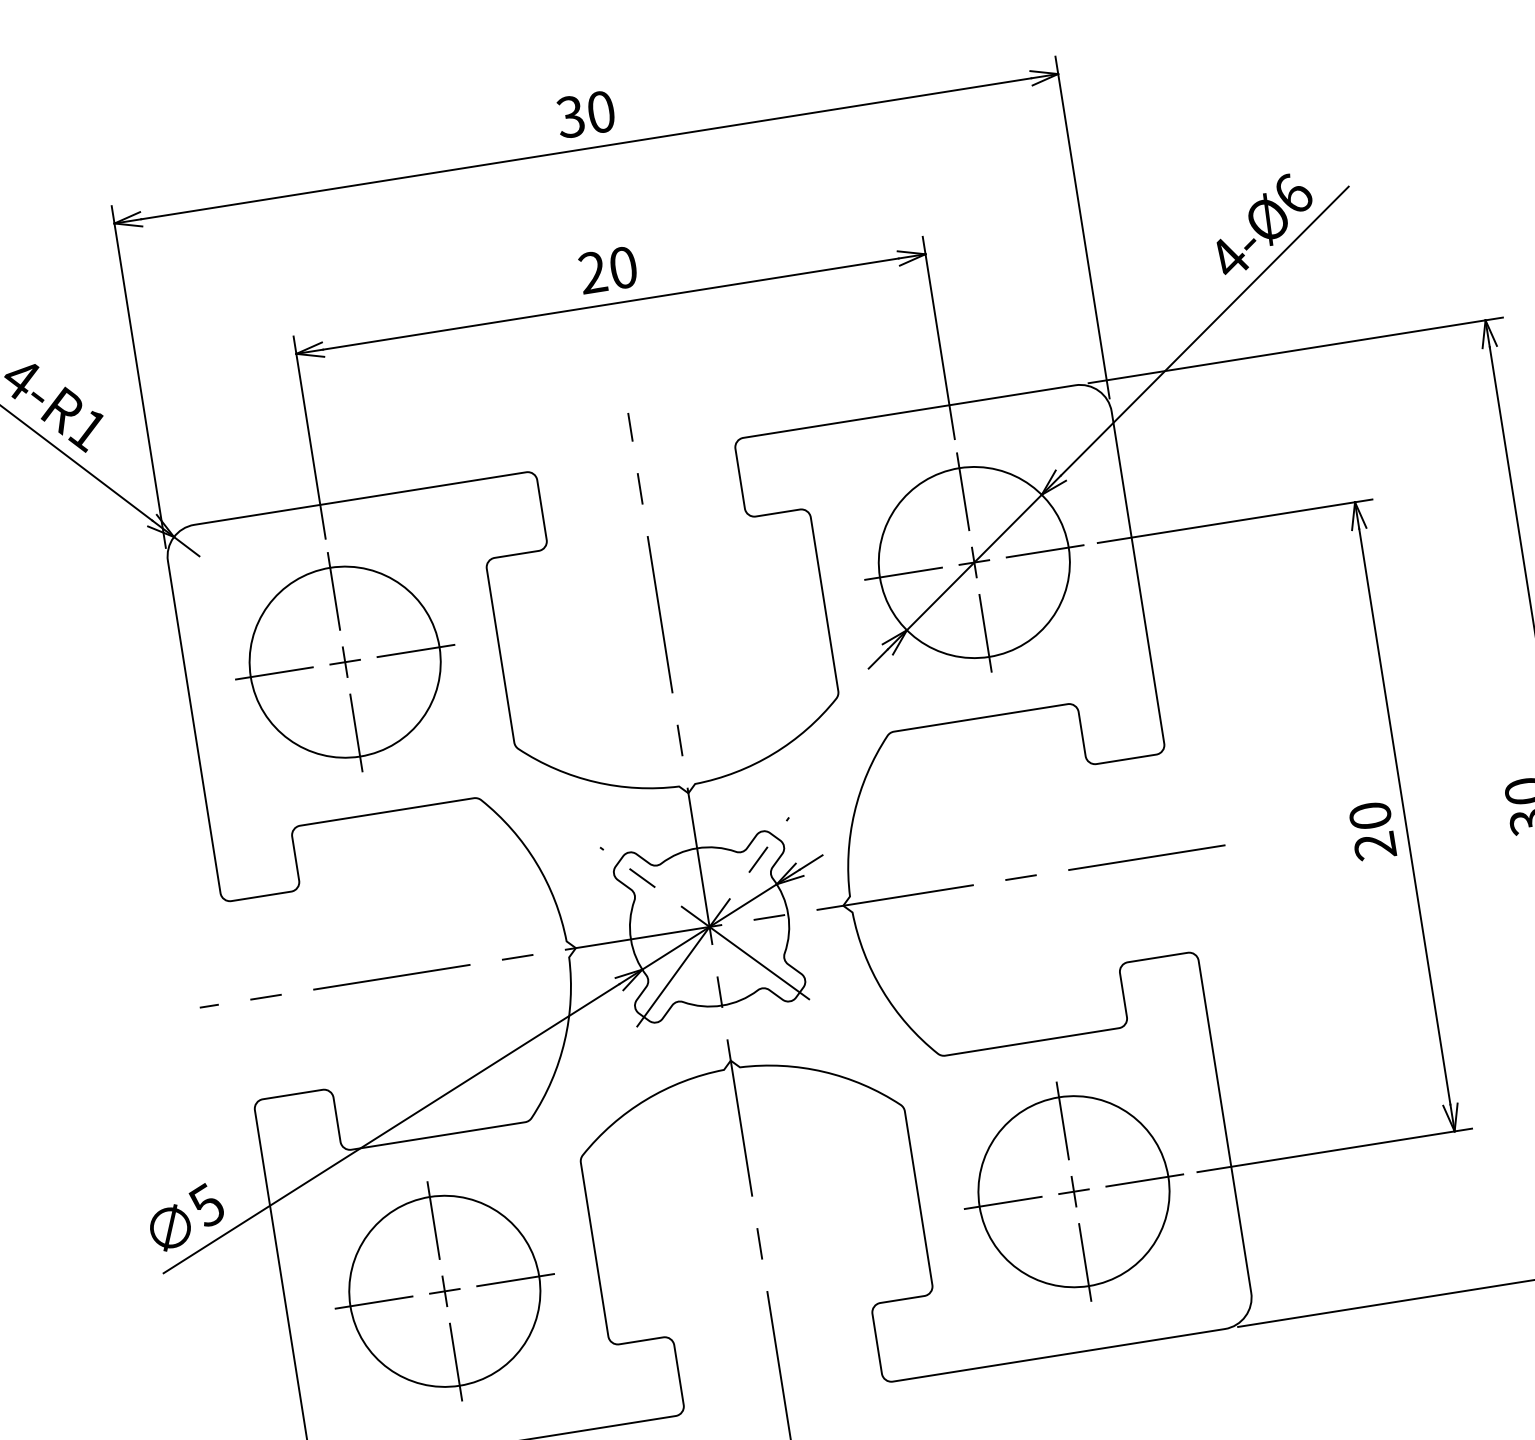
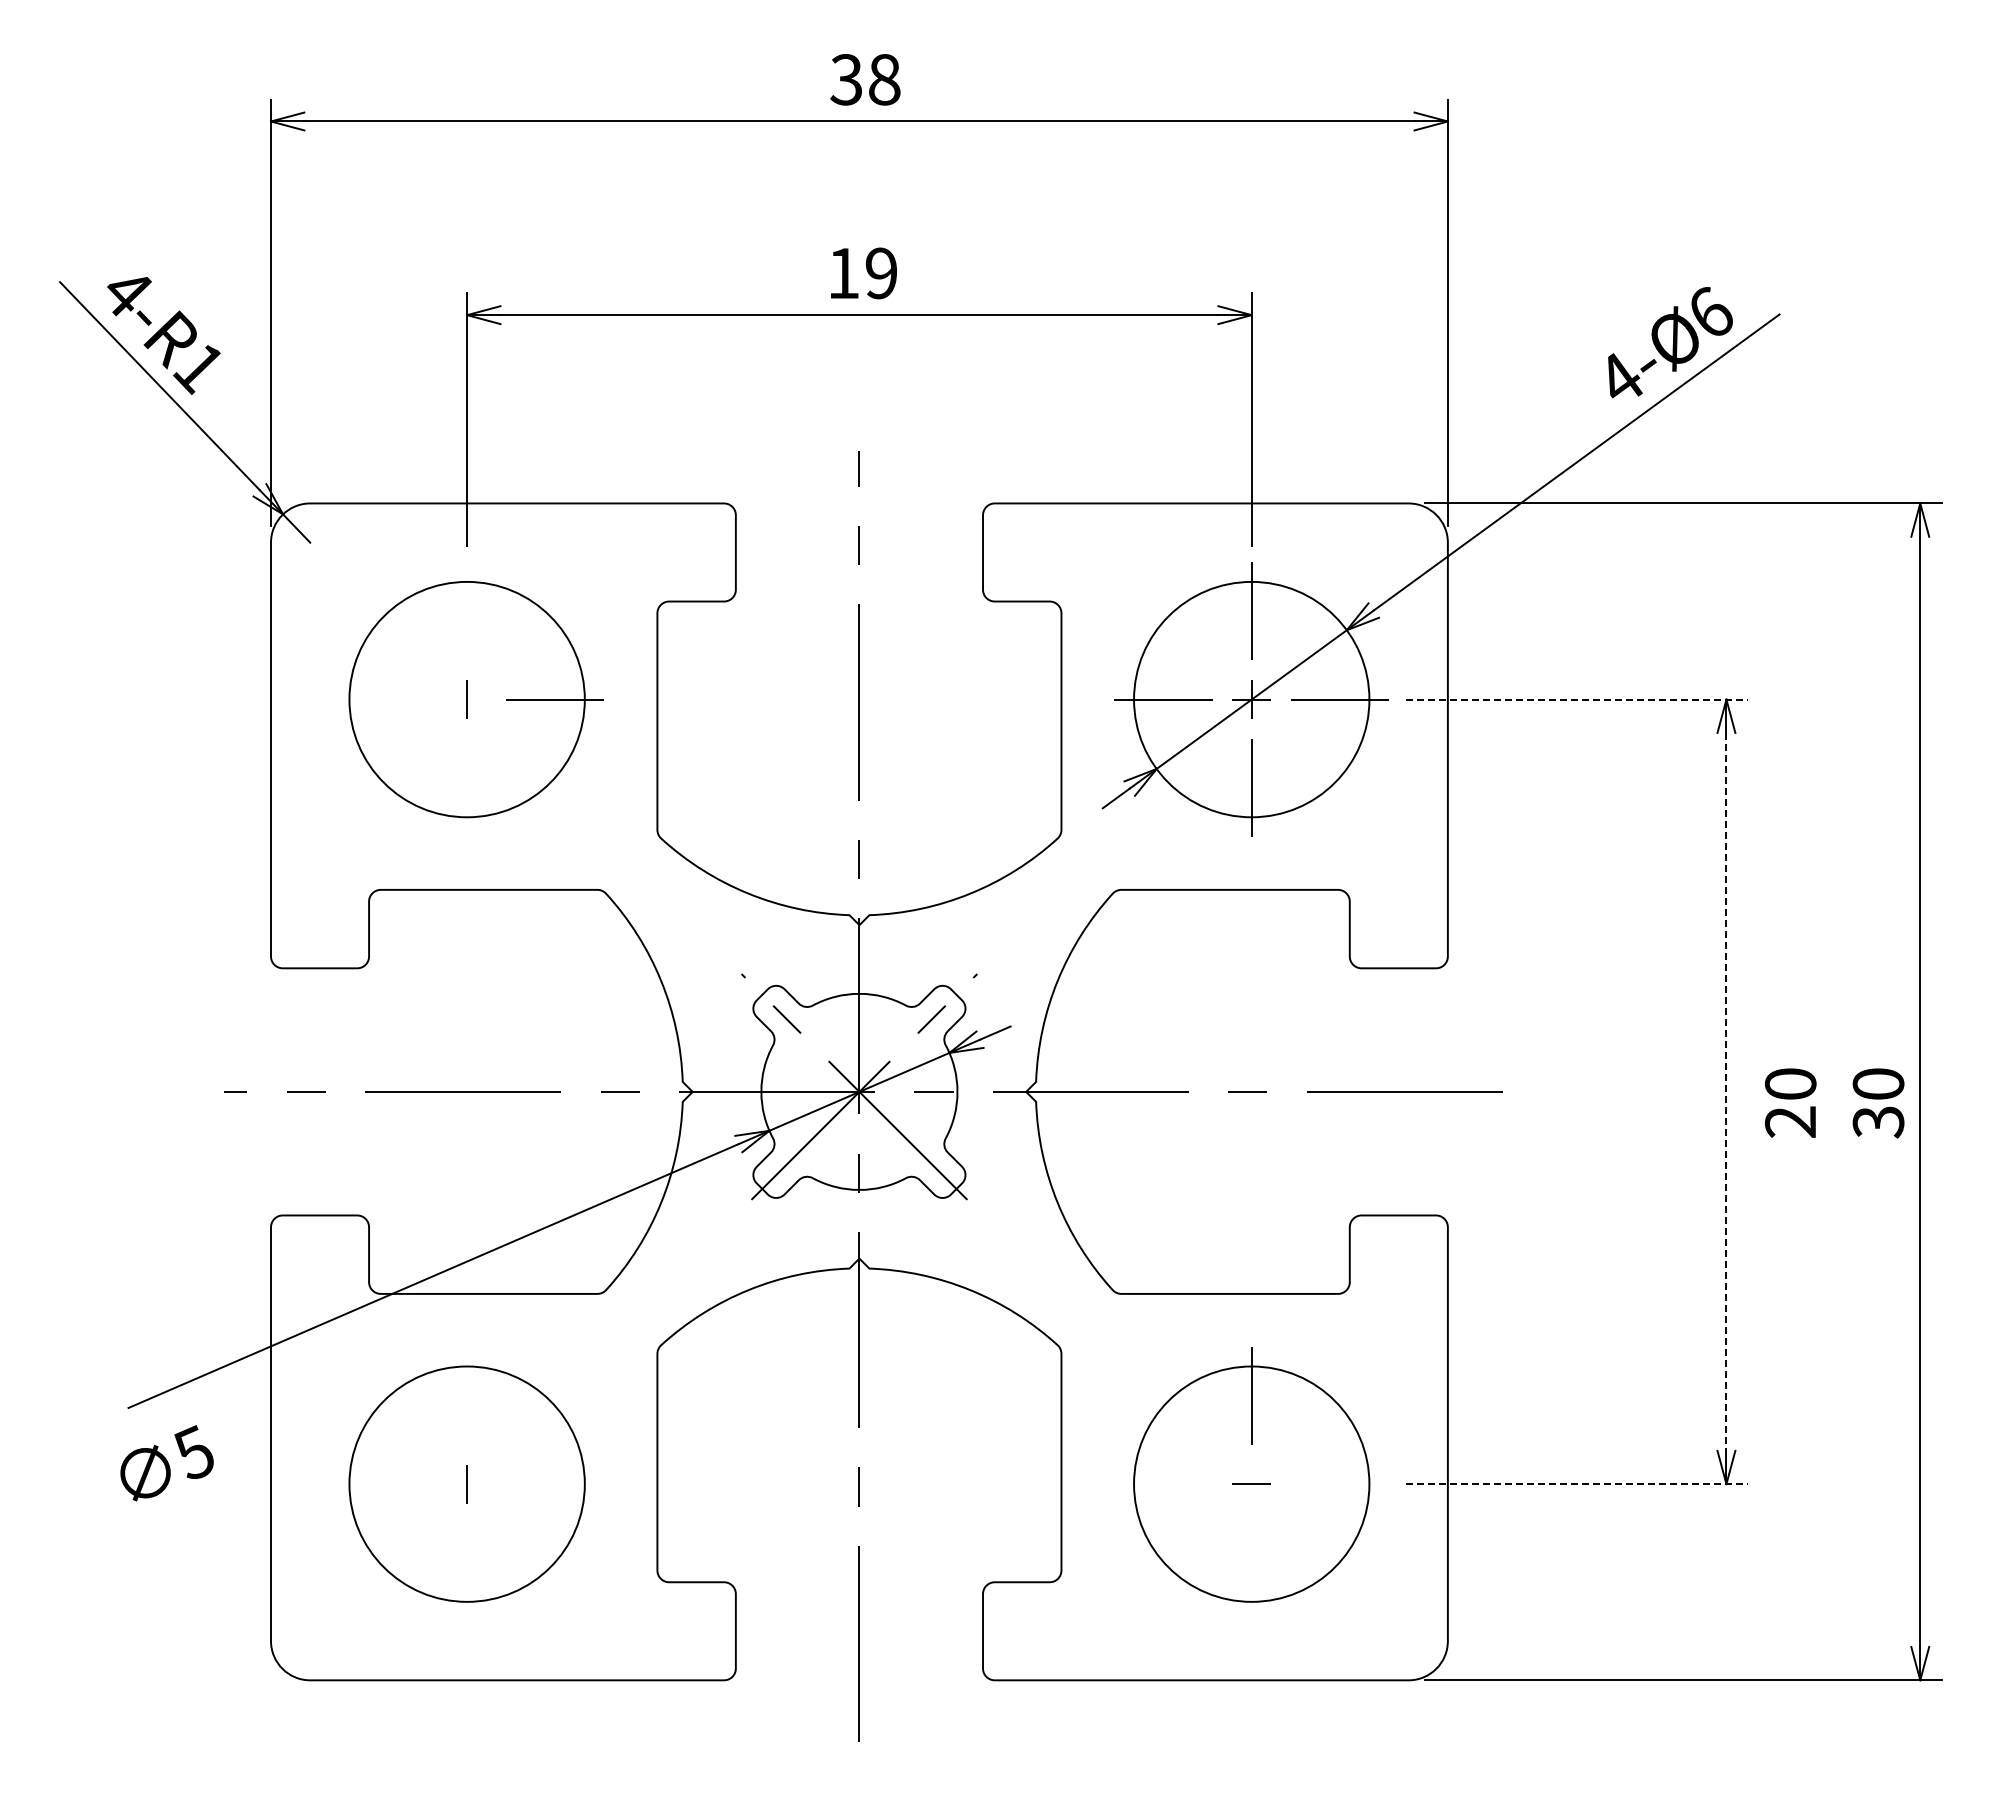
text: (601, 111) -> (884, 79), 30 -> 38
text: (608, 270) -> (862, 273), 20 -> 19
line: (1235, 521) -> (1577, 699), solid -> dashed
line: (334, 591) -> (467, 611), removed
line: (344, 662) -> (466, 699), removed
line: (274, 673) -> (378, 699), removed
line: (356, 732) -> (467, 787), removed
line: (1404, 816) -> (1726, 1091), solid -> dashed
text: (1372, 830) -> (1790, 1102), moved
line: (1335, 1150) -> (1577, 1484), solid -> dashed
line: (1144, 1180) -> (1339, 1484), removed
line: (1073, 1191) -> (1251, 1483), removed
line: (1003, 1203) -> (1163, 1484), removed
text: (186, 1217) -> (166, 1463), moved
line: (433, 1220) -> (467, 1395), removed
line: (1085, 1262) -> (1251, 1572), removed
line: (515, 1280) -> (555, 1484), removed
line: (444, 1291) -> (466, 1484), removed
line: (373, 1302) -> (378, 1484), removed
line: (456, 1362) -> (467, 1572), removed

